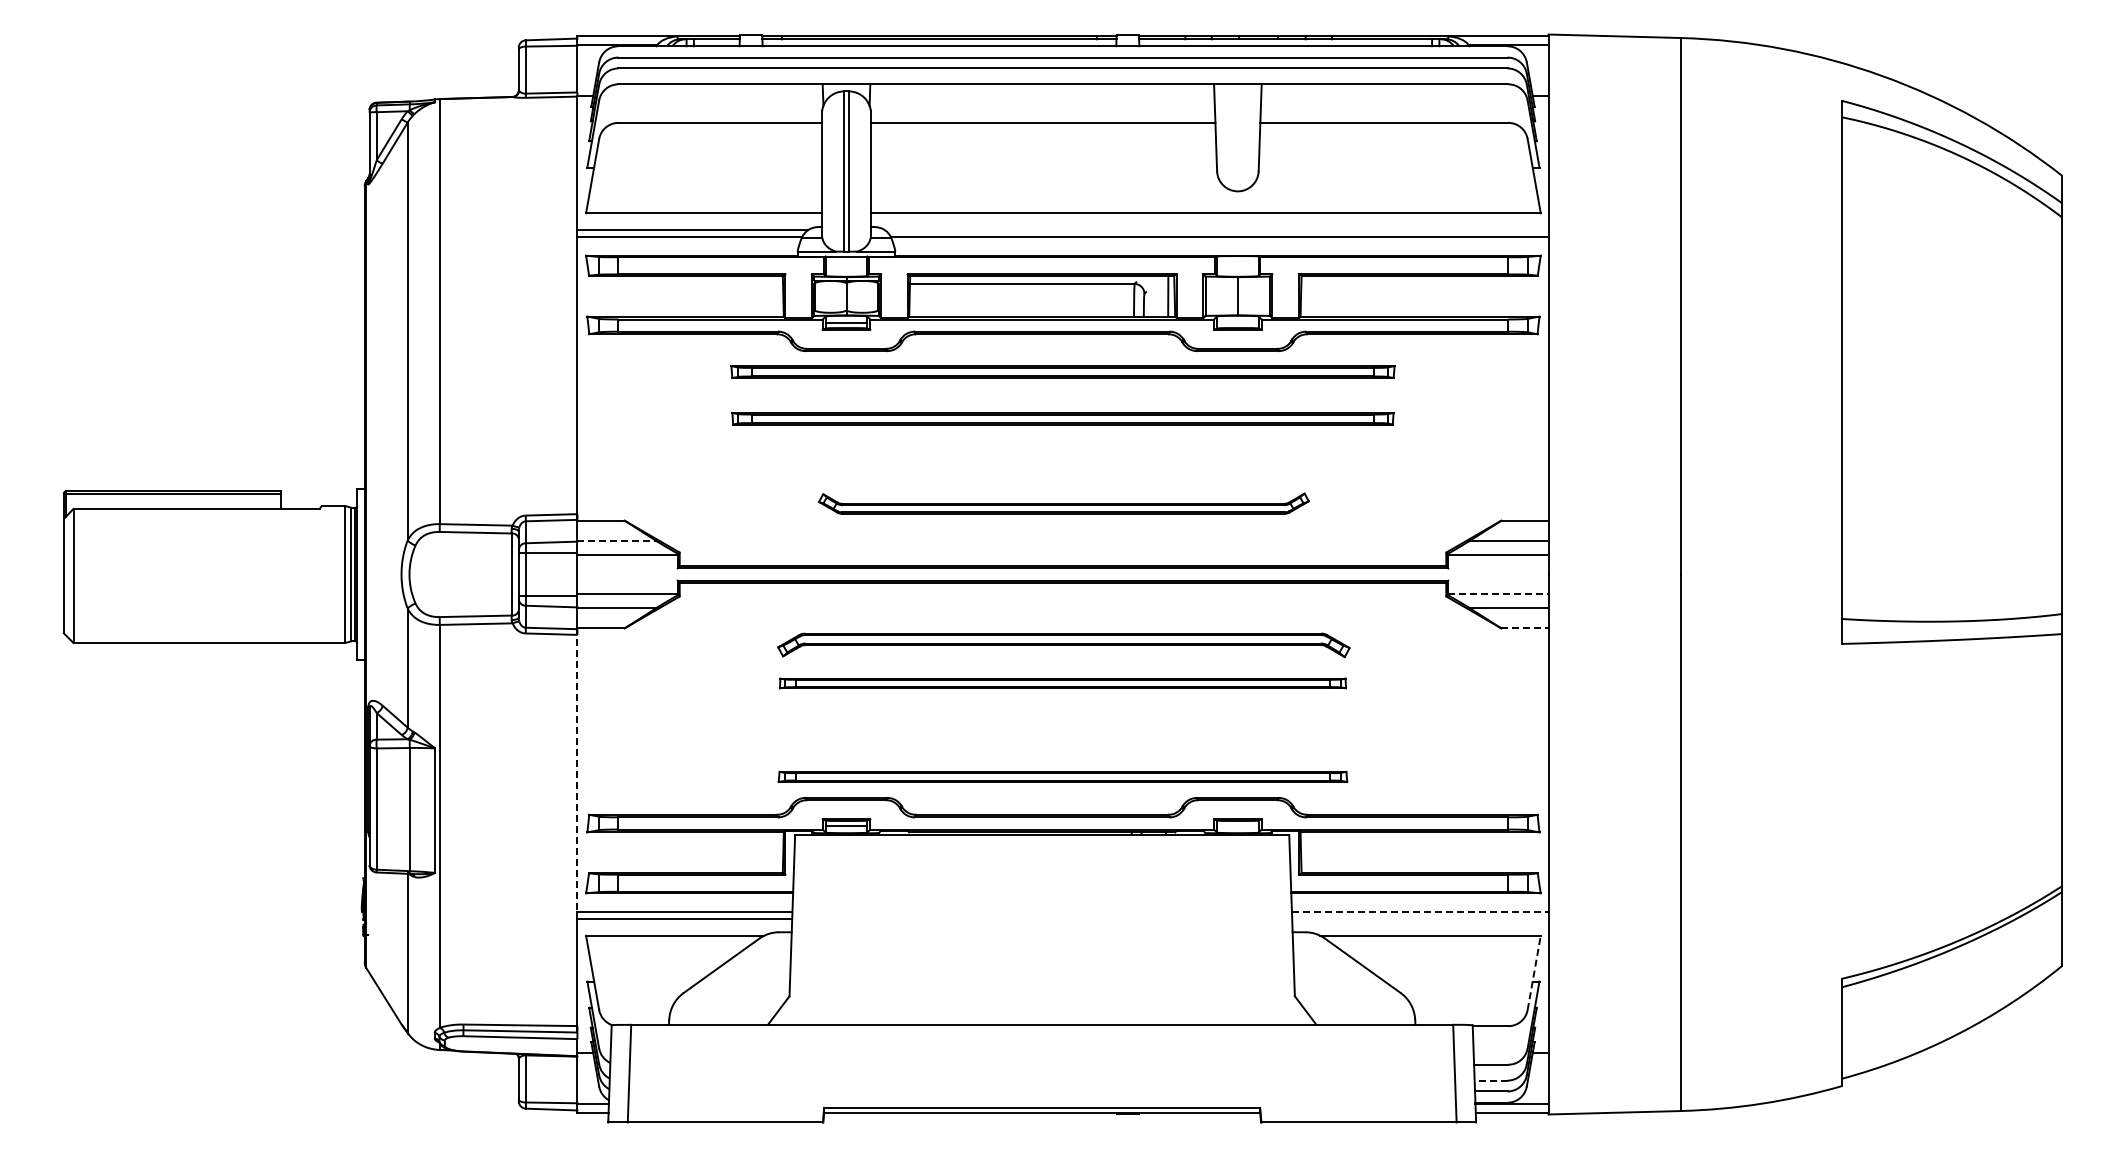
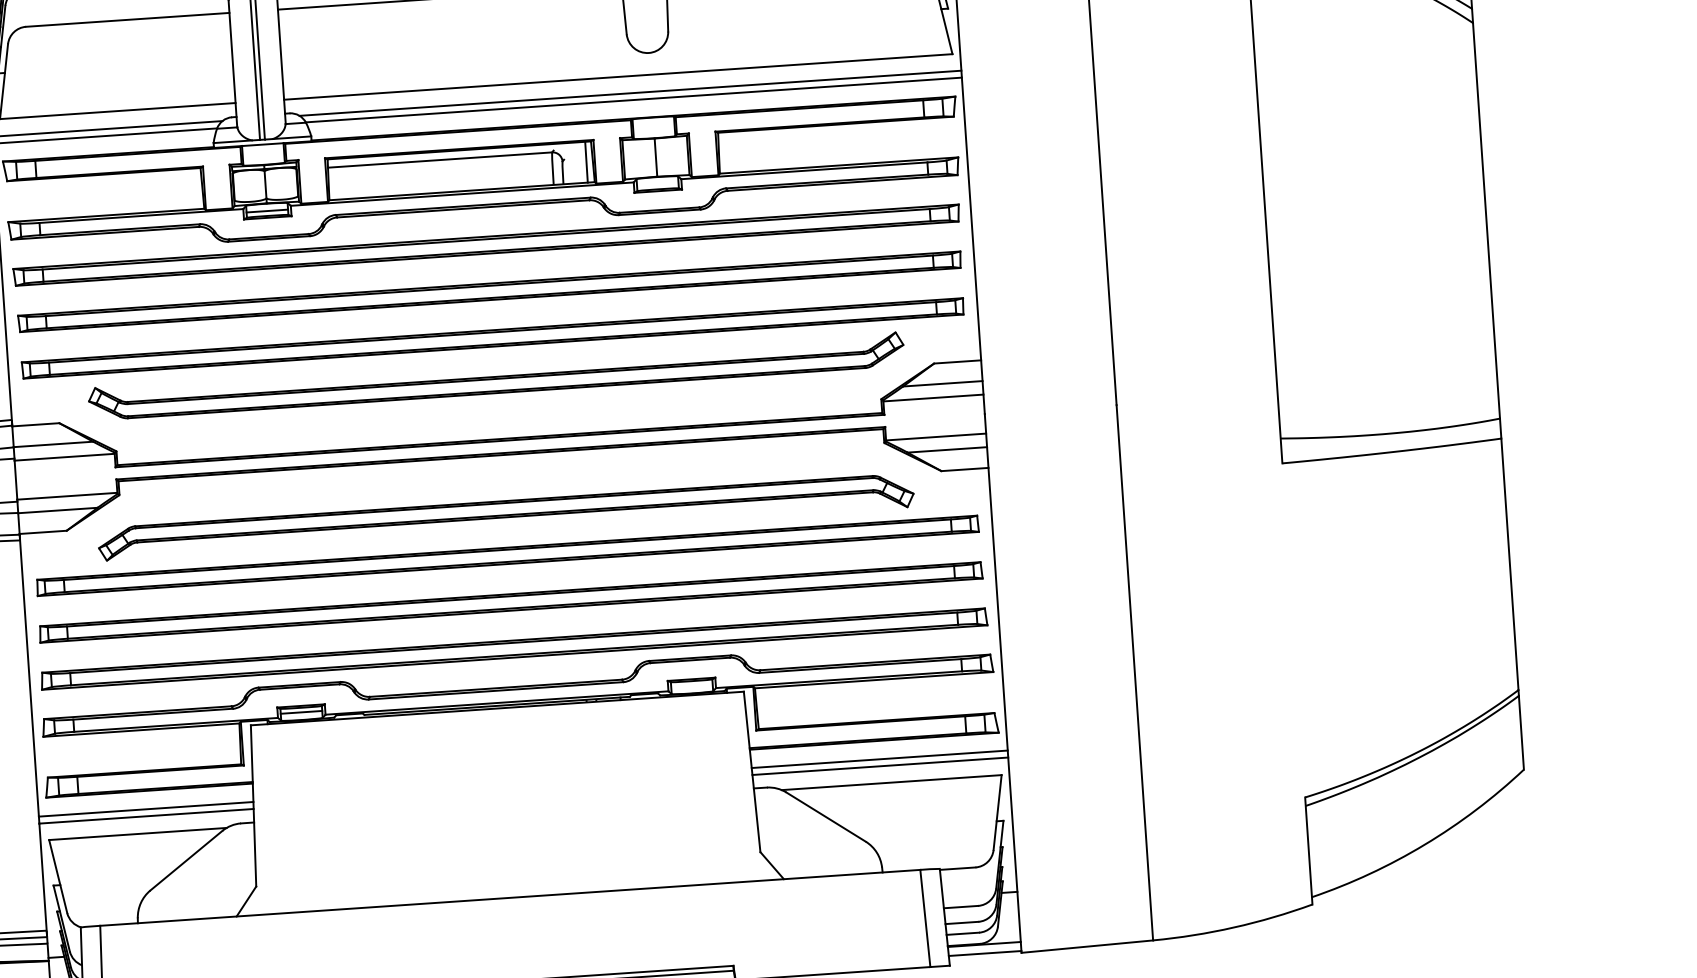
line: (1216, 230) -> (630, 93), added
part: (1062, 371) -> (486, 244), size x1.43
part: (1062, 418) -> (489, 291), size x1.43
part: (1062, 465) -> (492, 338), added
part: (1063, 503) -> (496, 376), size x1.67
line: (617, 541) -> (53, 444), dashed -> solid
line: (1498, 594) -> (936, 437), dashed -> solid
line: (1524, 628) -> (964, 469), dashed -> solid
part: (1063, 645) -> (505, 517), size x1.43
part: (1062, 683) -> (507, 555), size x1.67
part: (1062, 730) -> (510, 602), added
line: (577, 770) -> (29, 675), dashed -> solid
part: (1062, 776) -> (513, 648), size x1.67
line: (1420, 911) -> (879, 759), dashed -> solid
line: (1420, 918) -> (880, 766), added
line: (1534, 972) -> (997, 812), dashed -> solid
line: (1490, 1080) -> (961, 922), dashed -> solid

